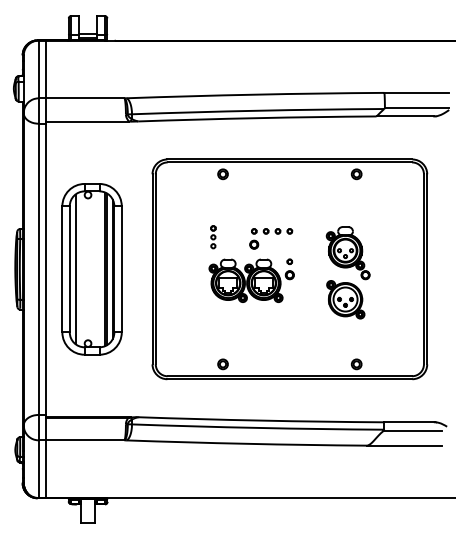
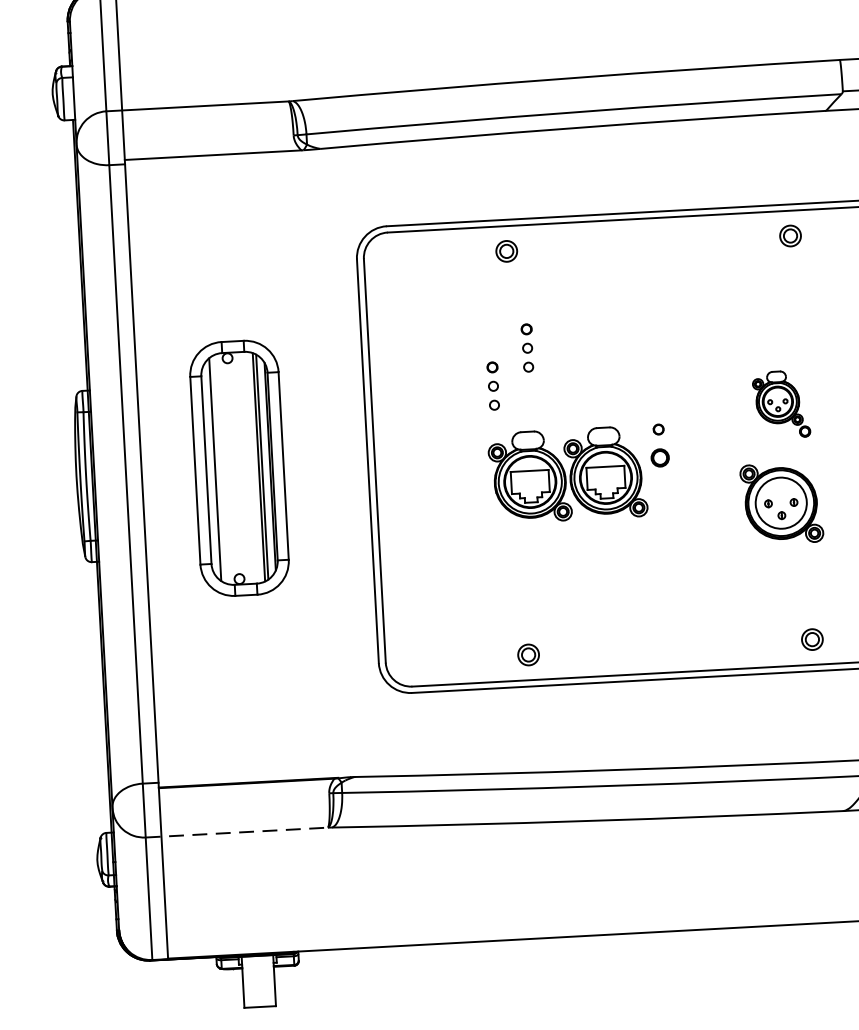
part: (230, 220) -> (527, 348), added
part: (271, 238) -> (617, 382), removed
part: (347, 253) -> (780, 405), size x0.6
part: (91, 269) -> (238, 468), size x0.7
line: (81, 440) -> (236, 832), solid -> dashed

